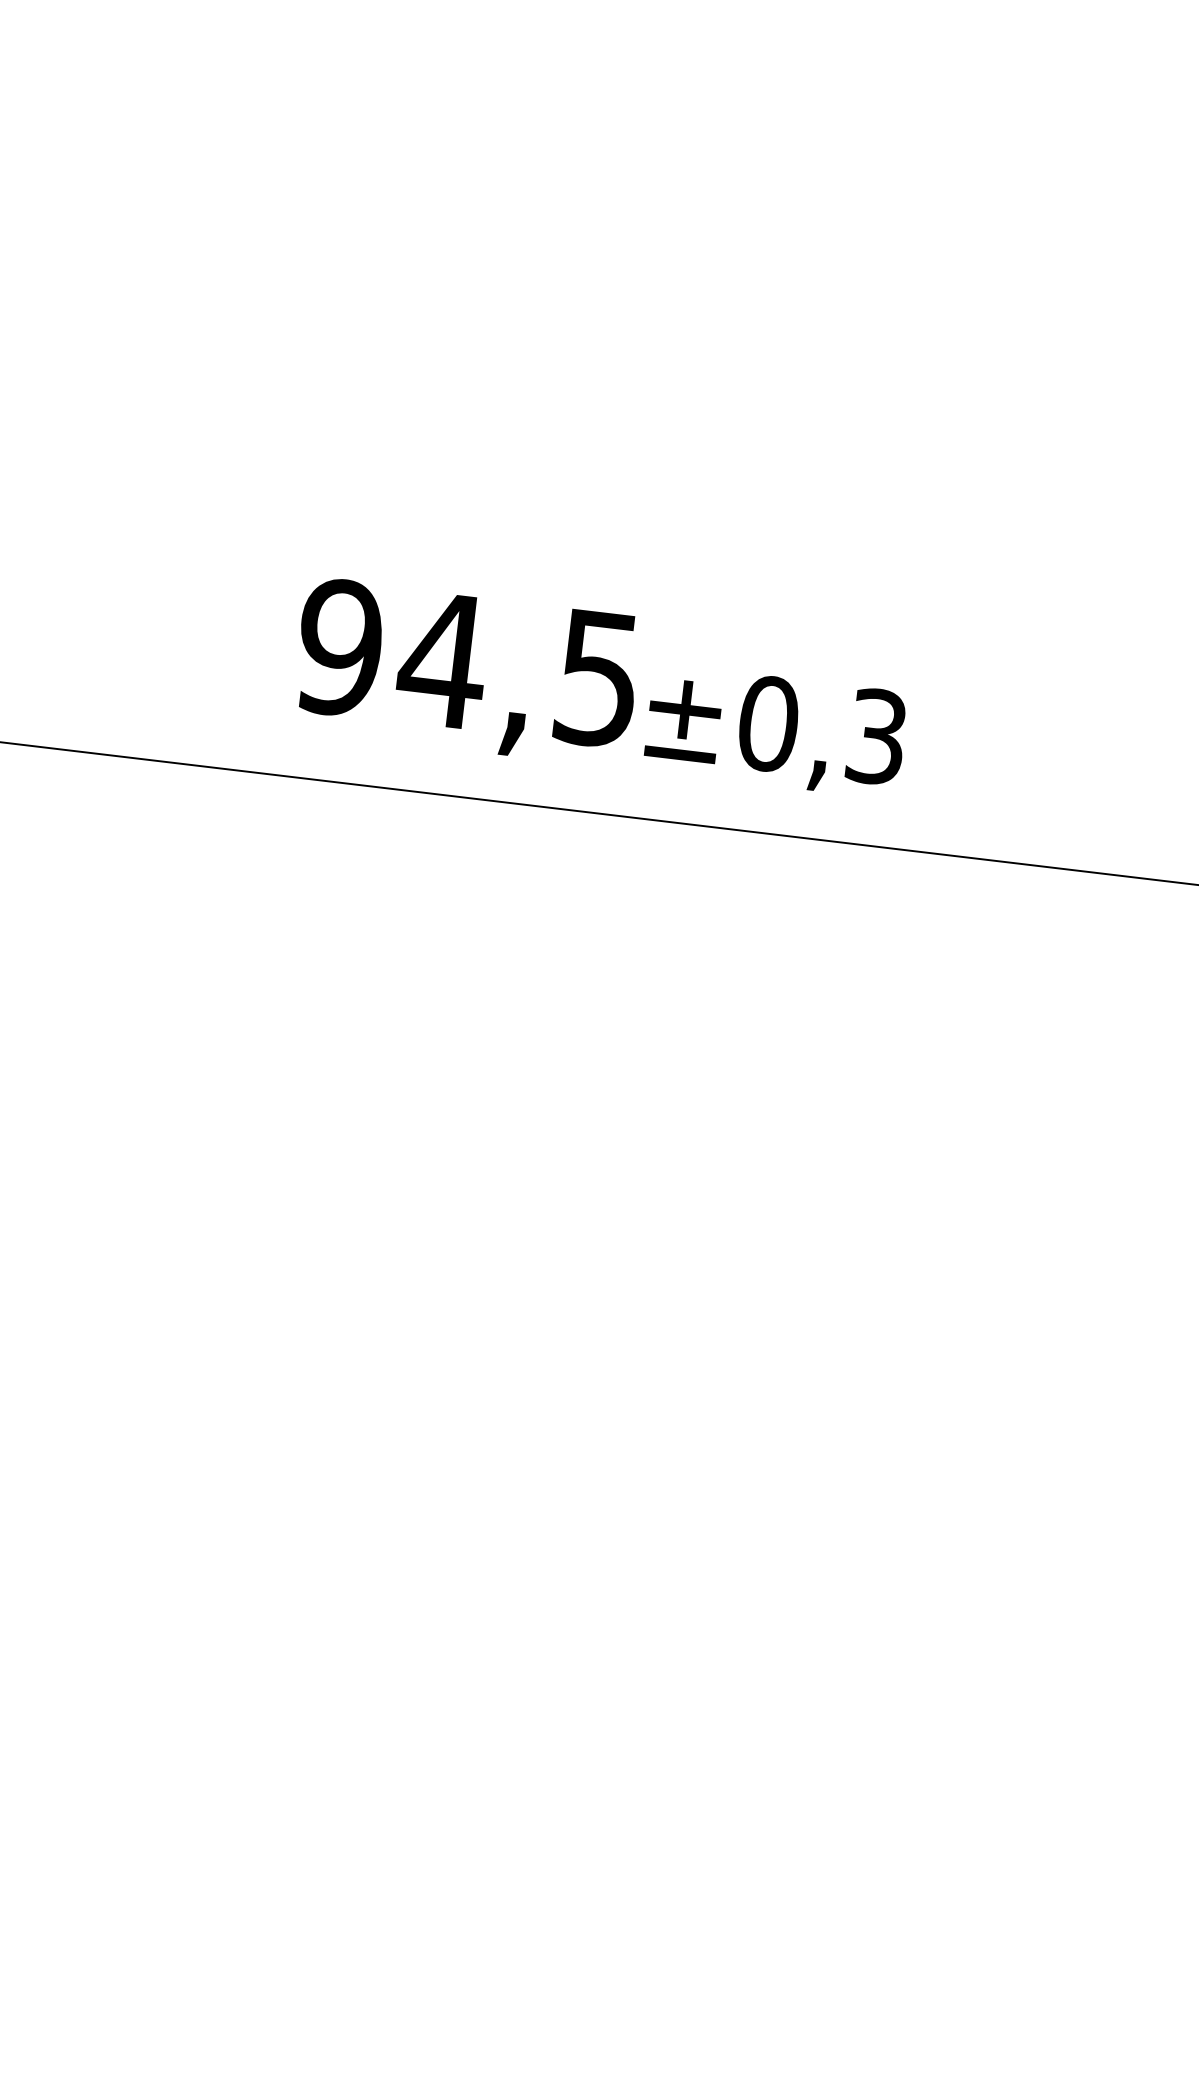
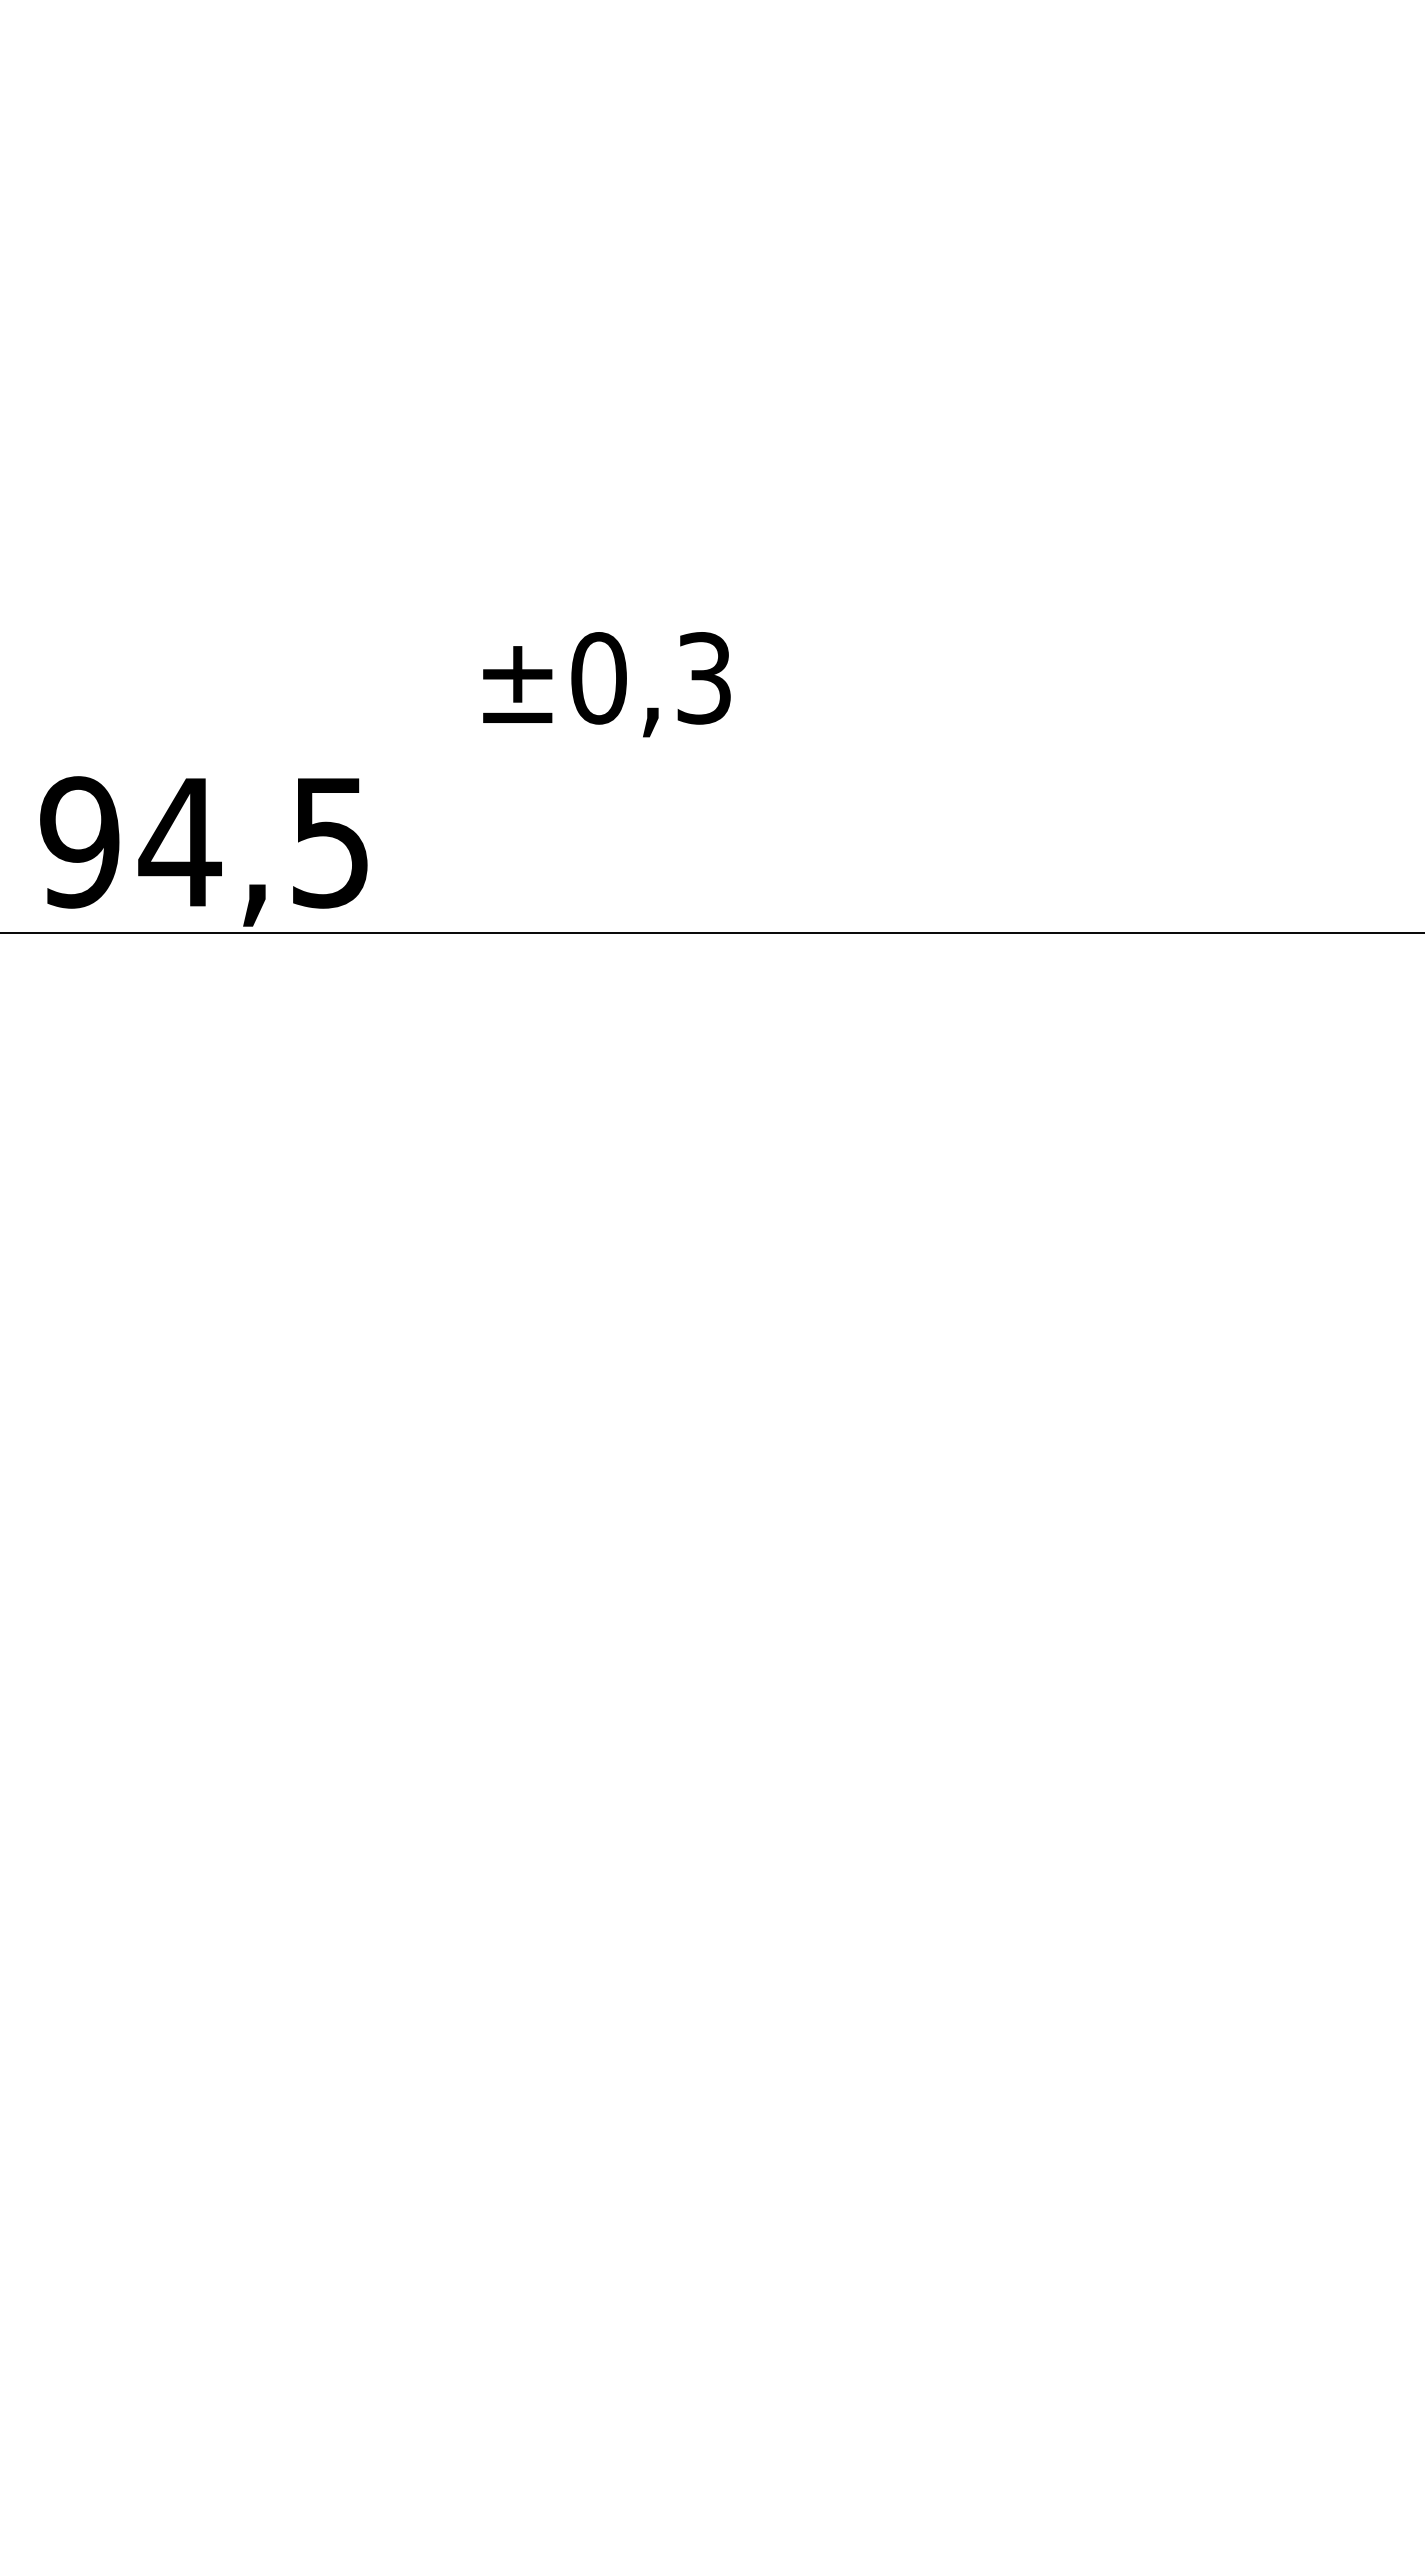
text: (466, 672) -> (203, 851), moved
text: (775, 731) -> (606, 684), moved

